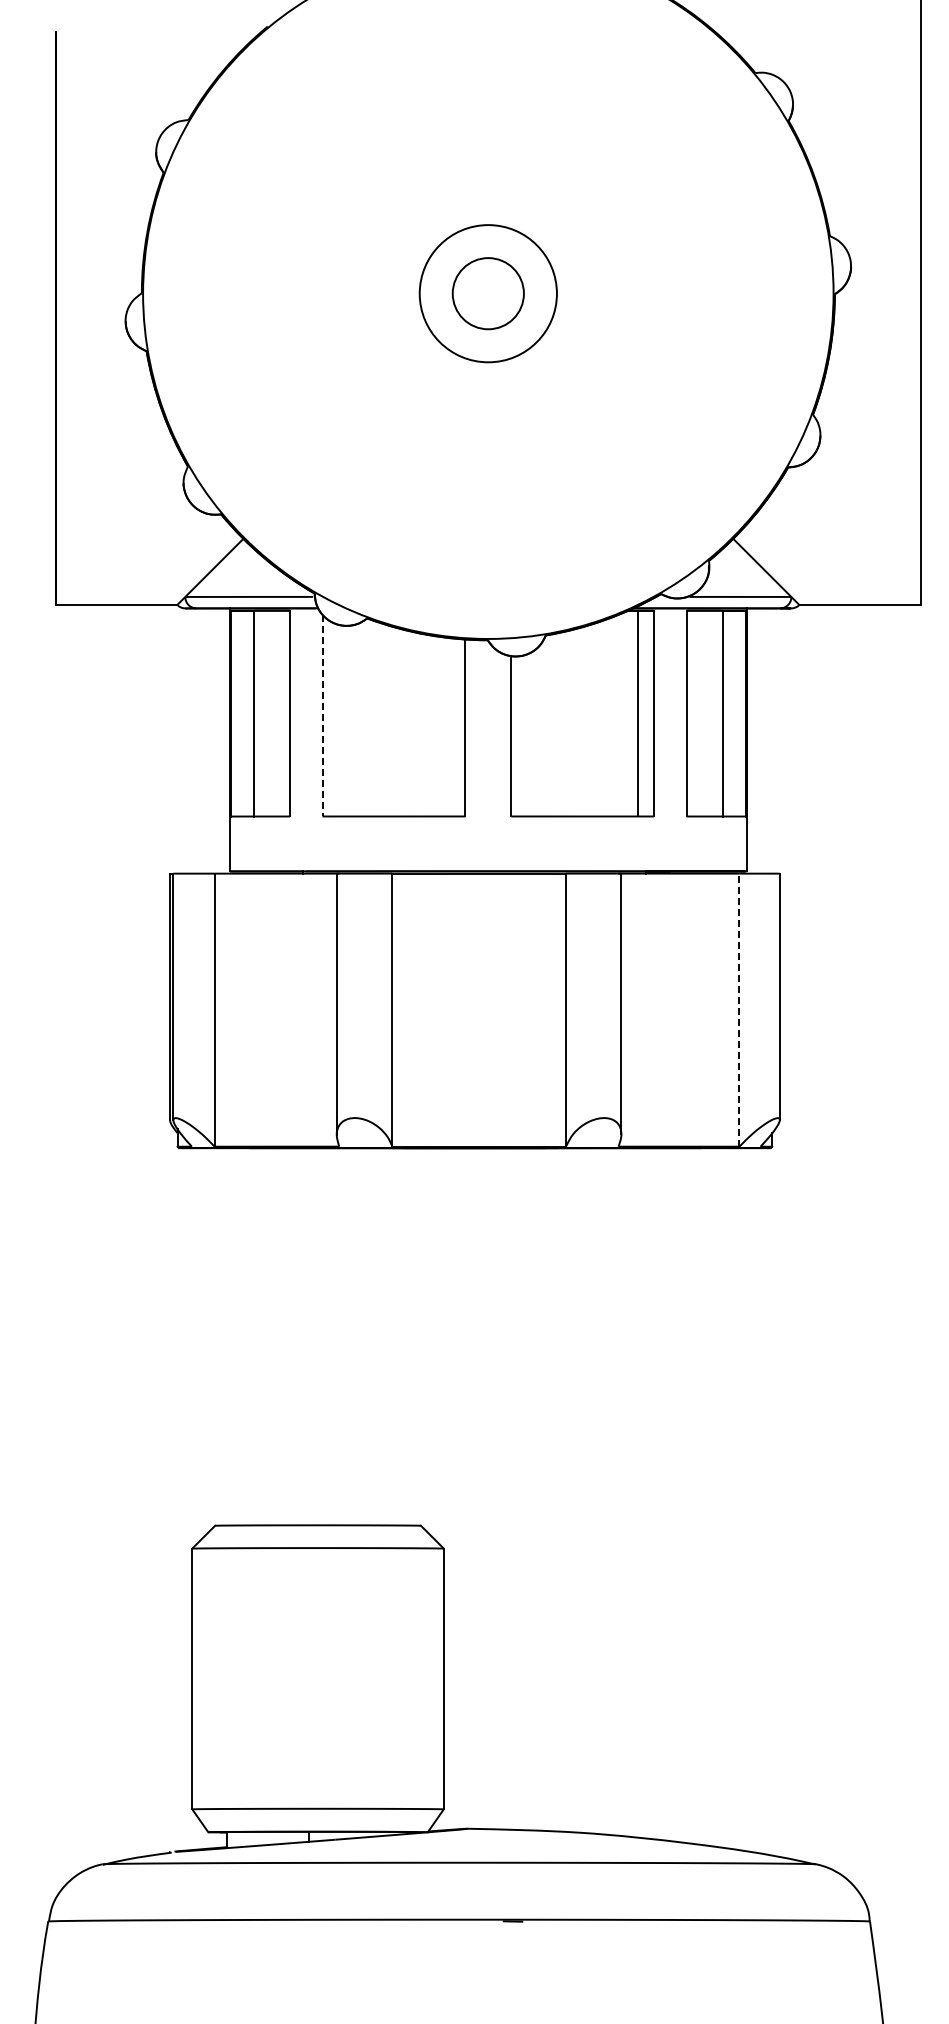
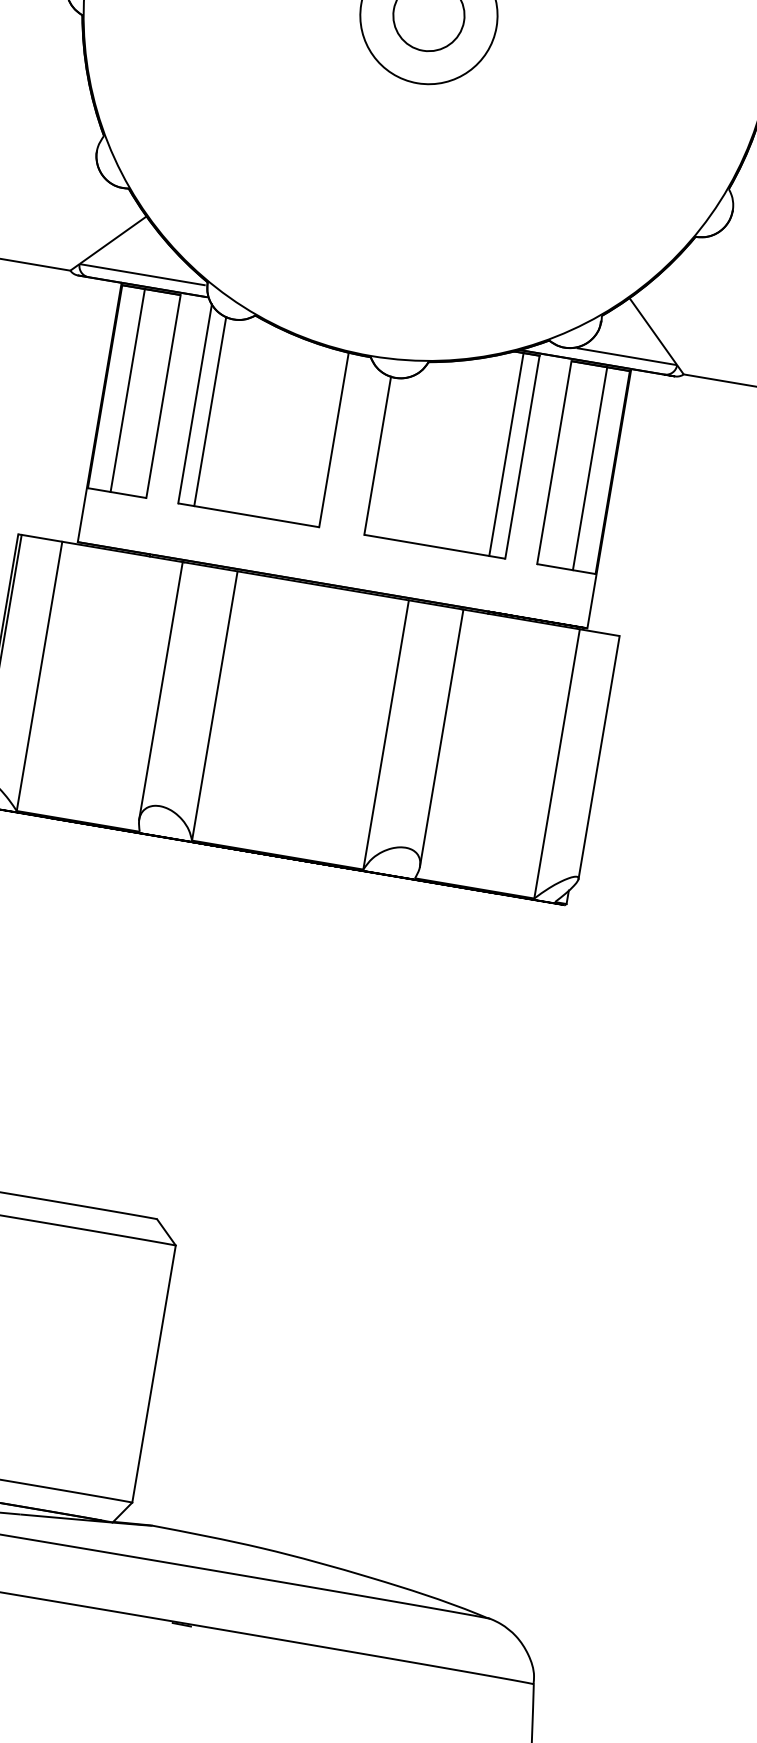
line: (322, 715) -> (195, 403), dashed -> solid
line: (338, 720) -> (210, 411), added
line: (739, 1010) -> (557, 764), dashed -> solid

